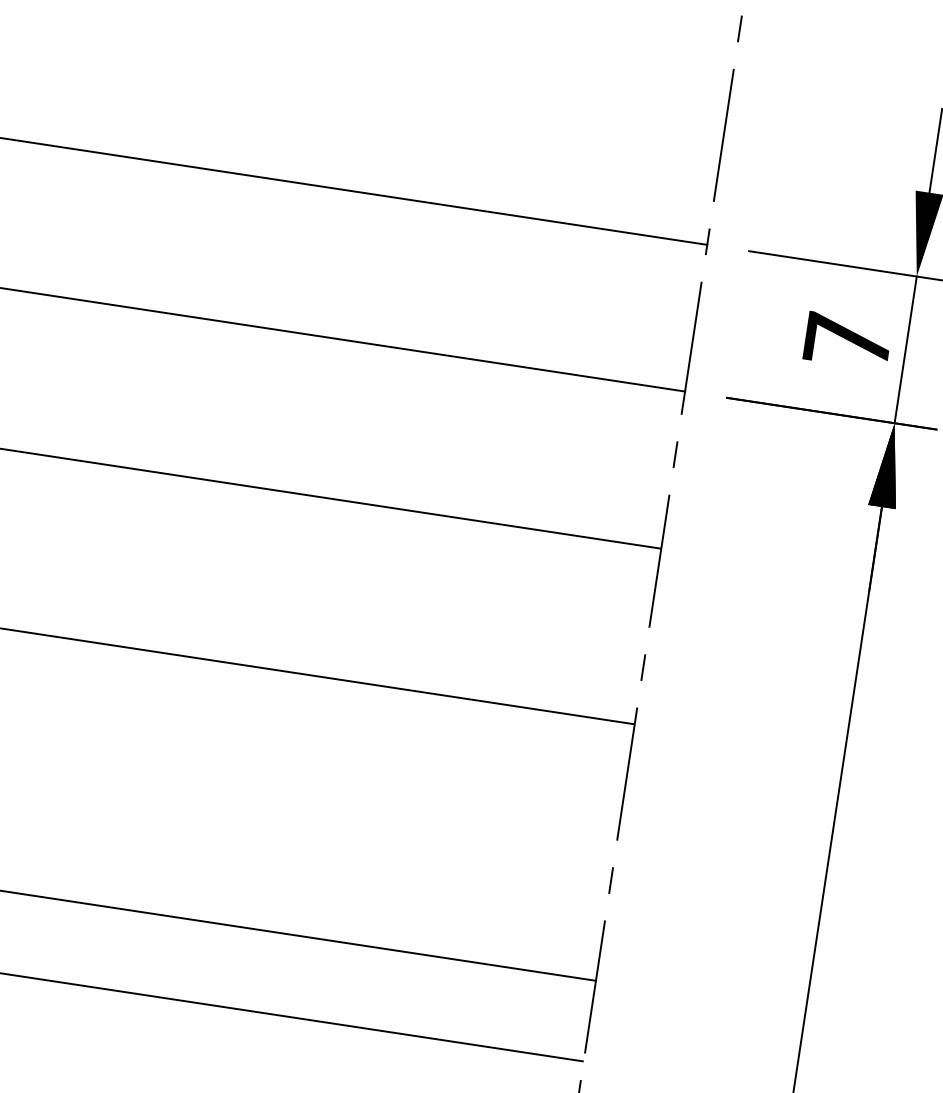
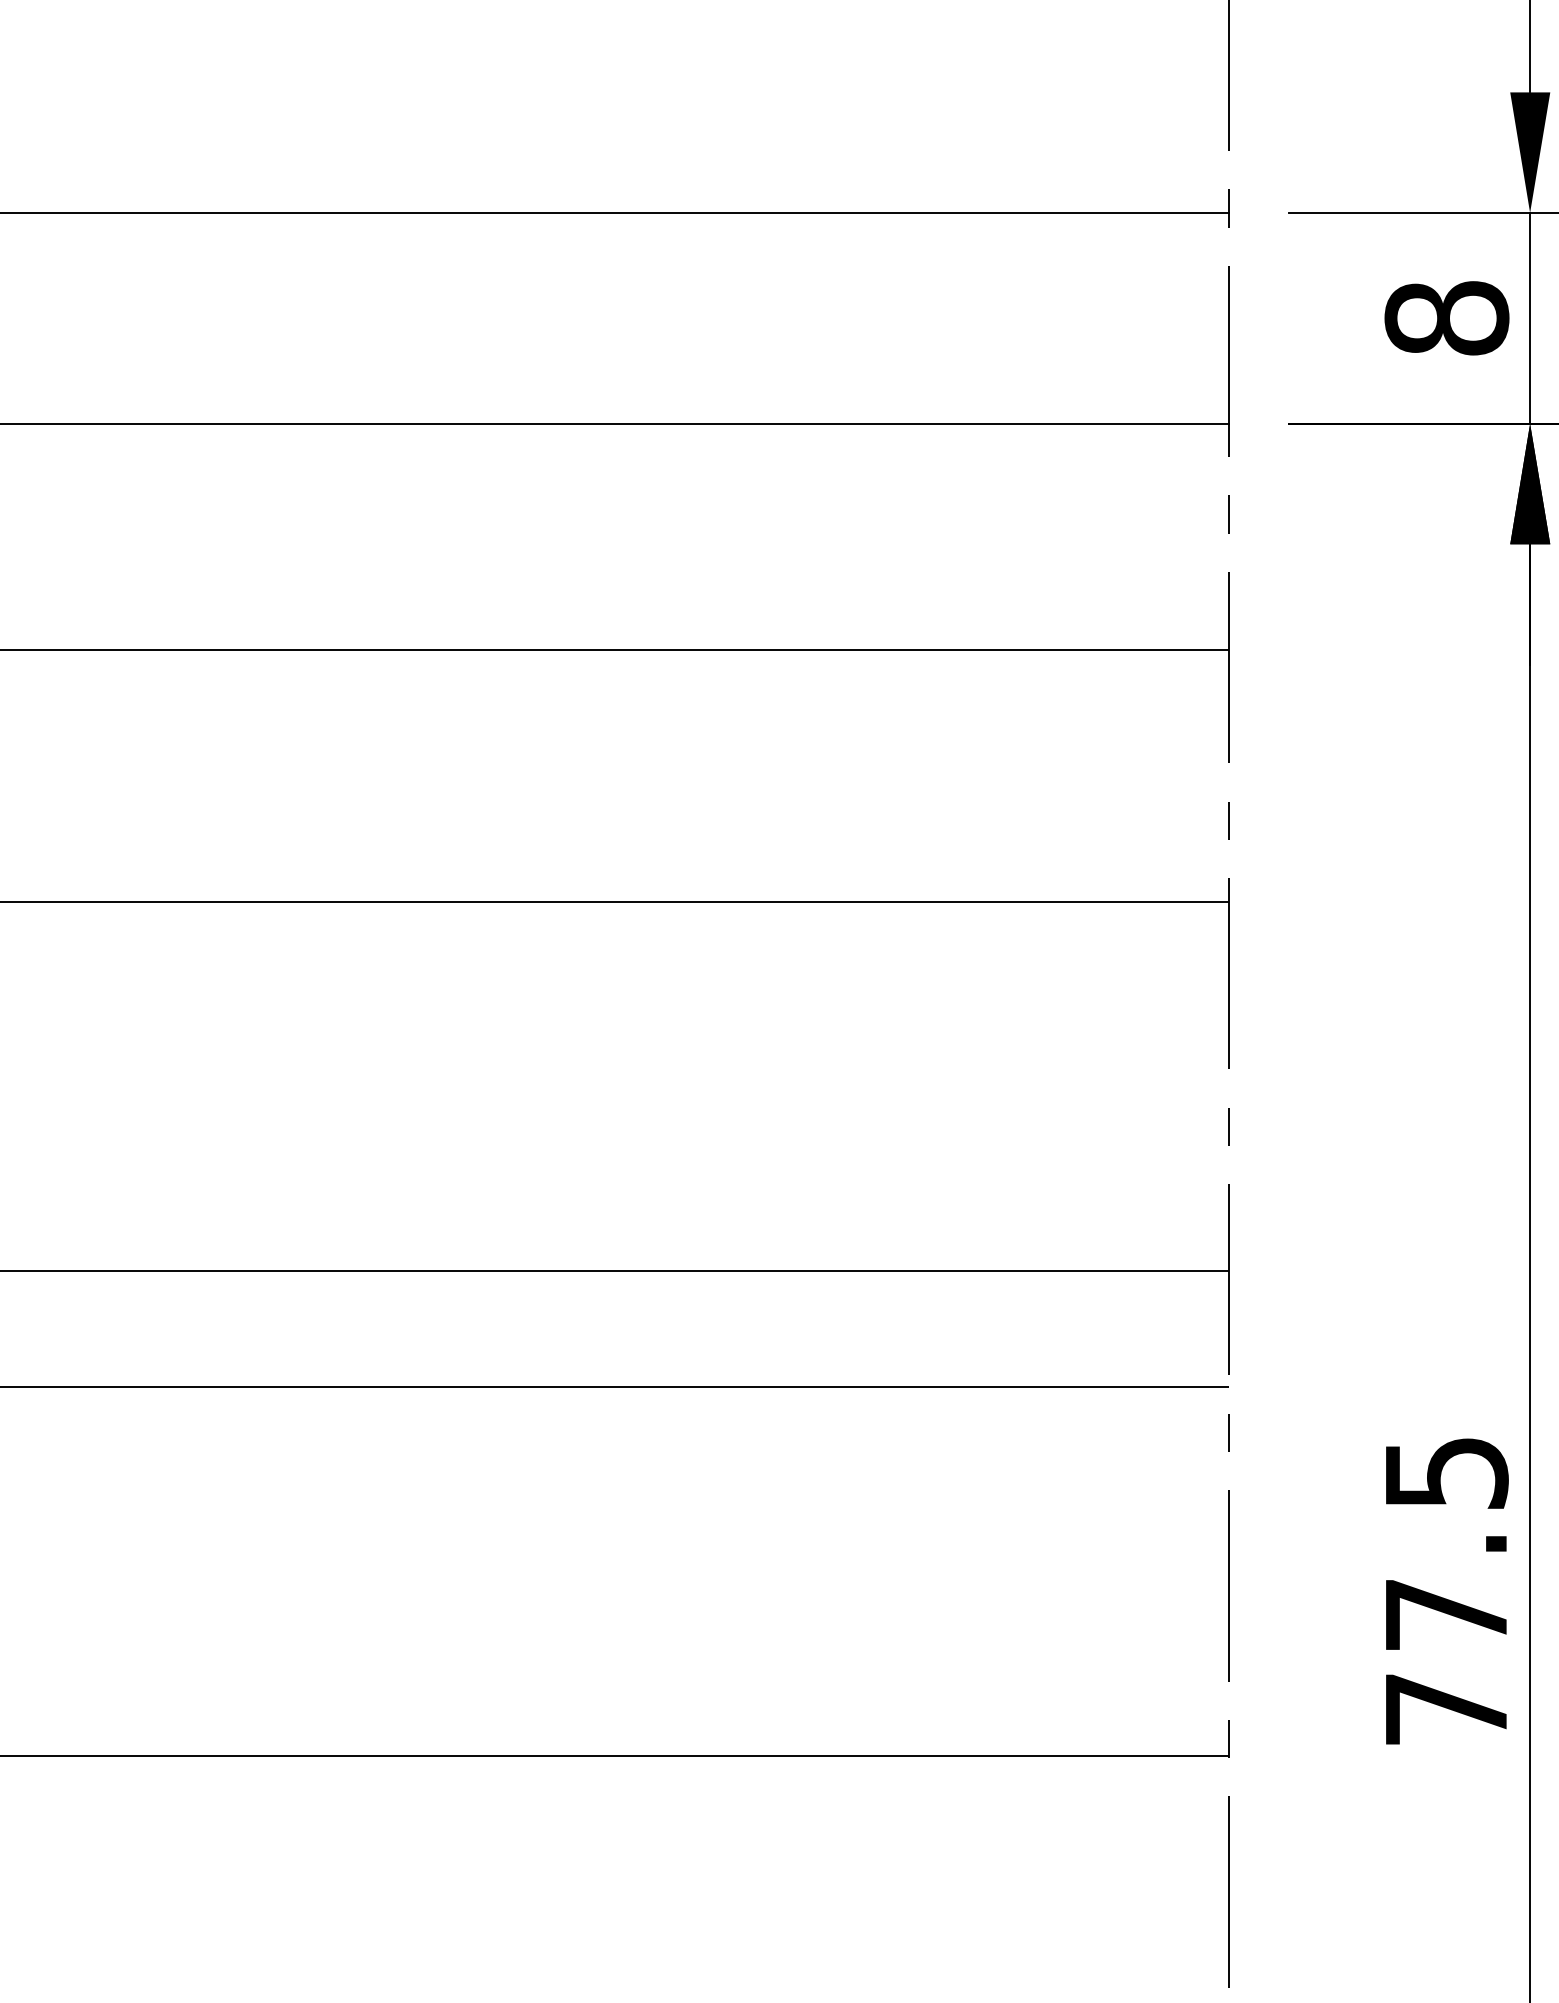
text: (847, 341) -> (1446, 318), 7 -> 8

